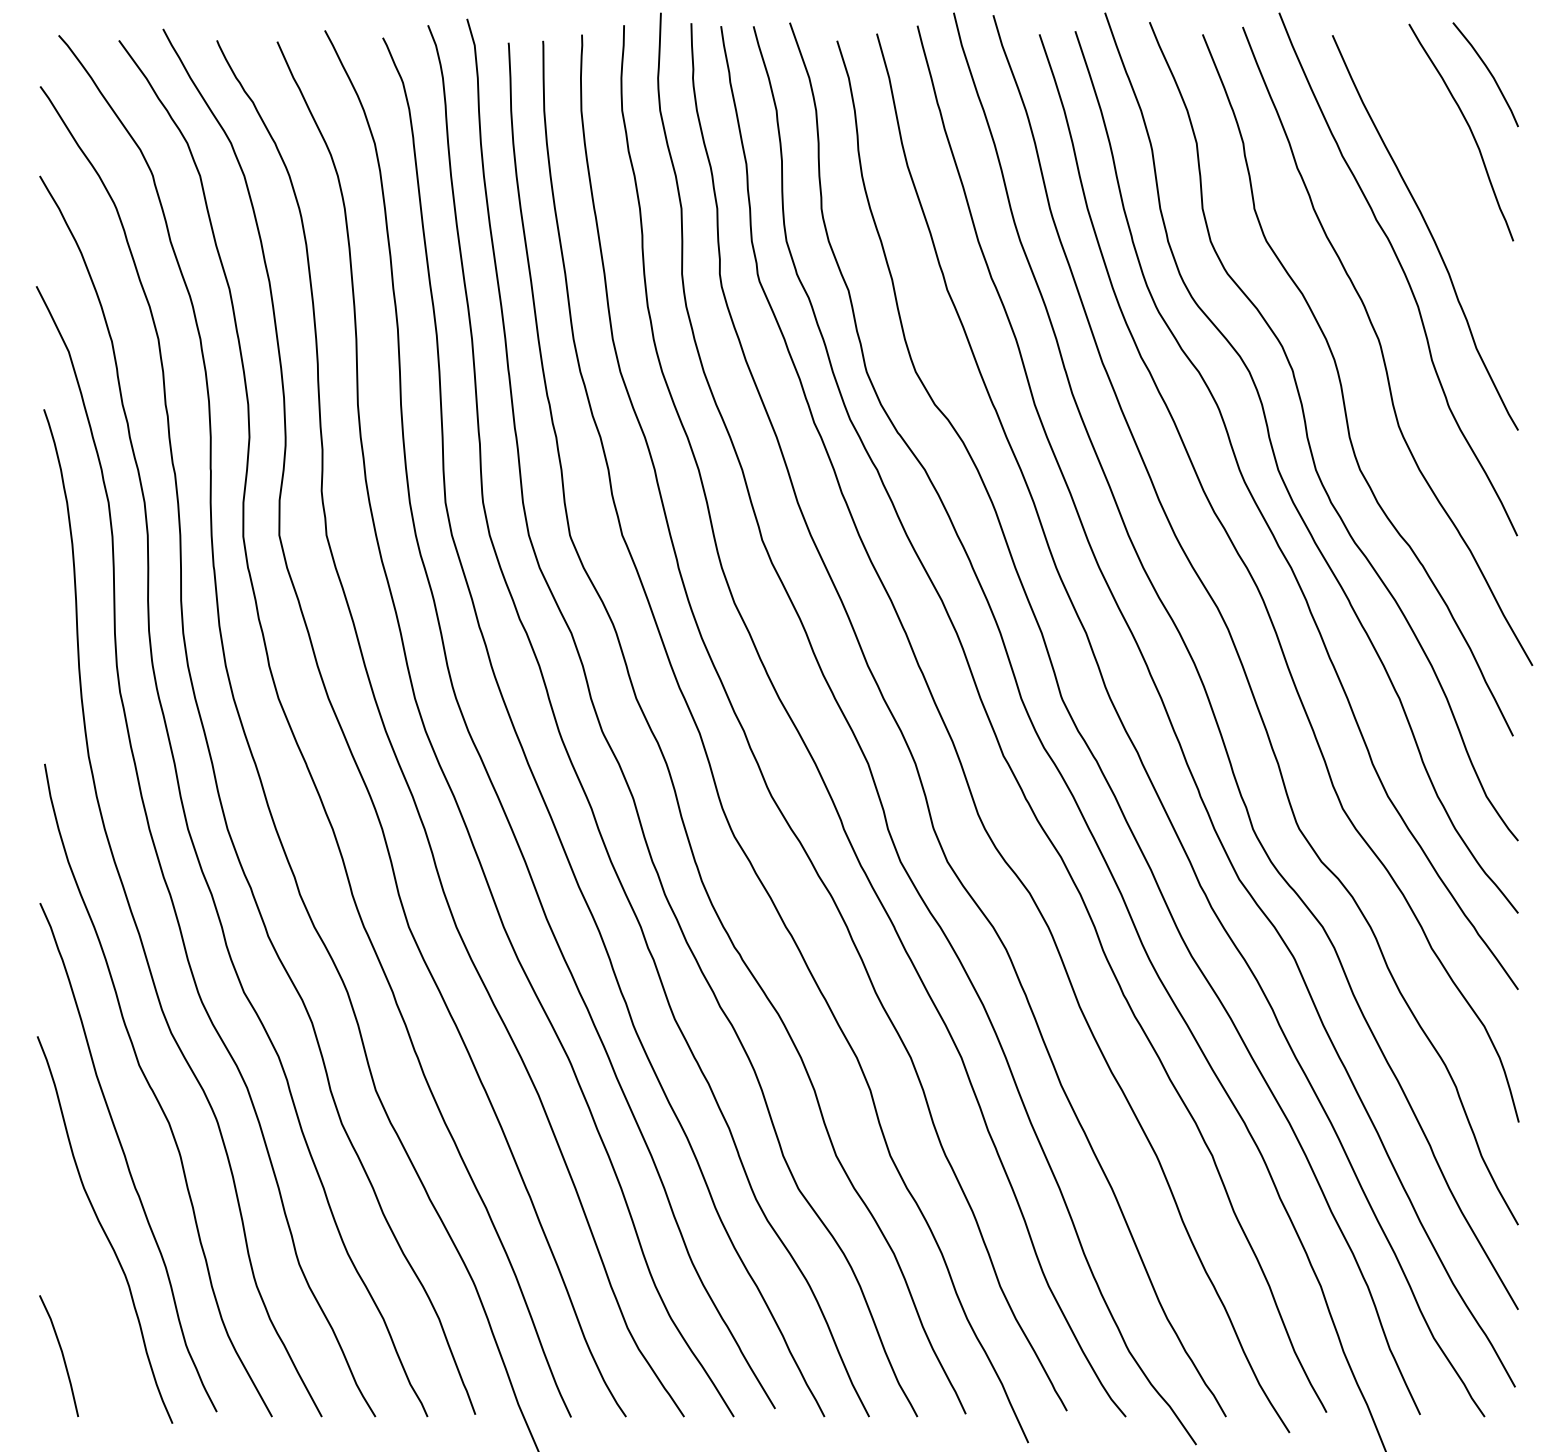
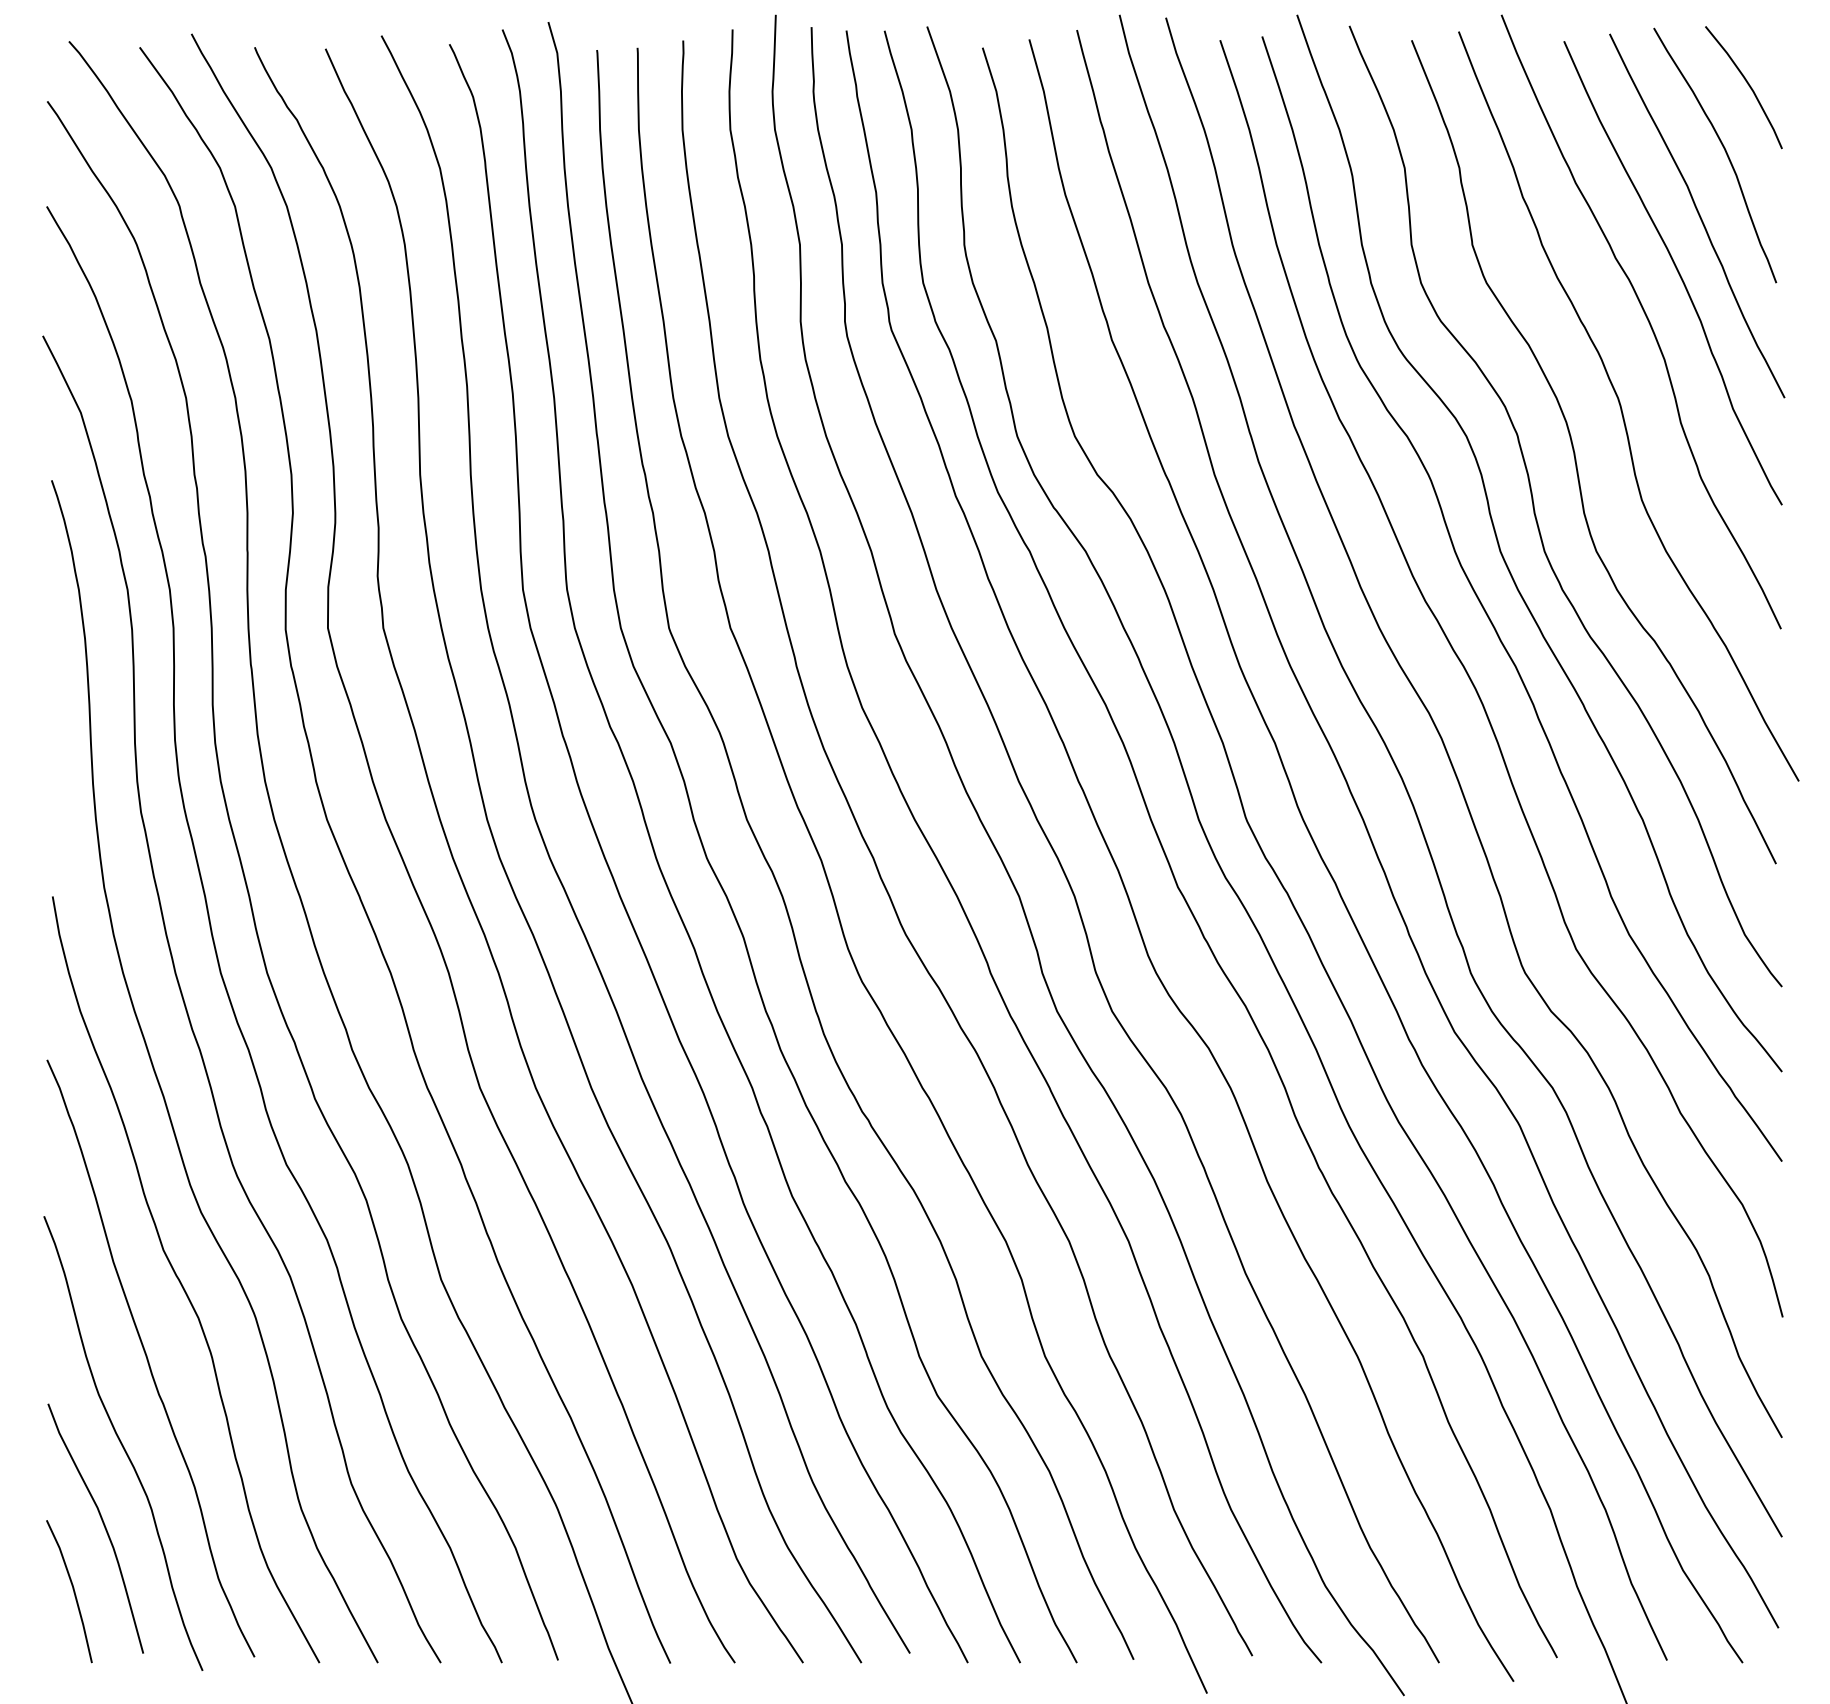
curve: (1447, 183) -> (1698, 215), added
curve: (88, 1299) -> (103, 1525), added

